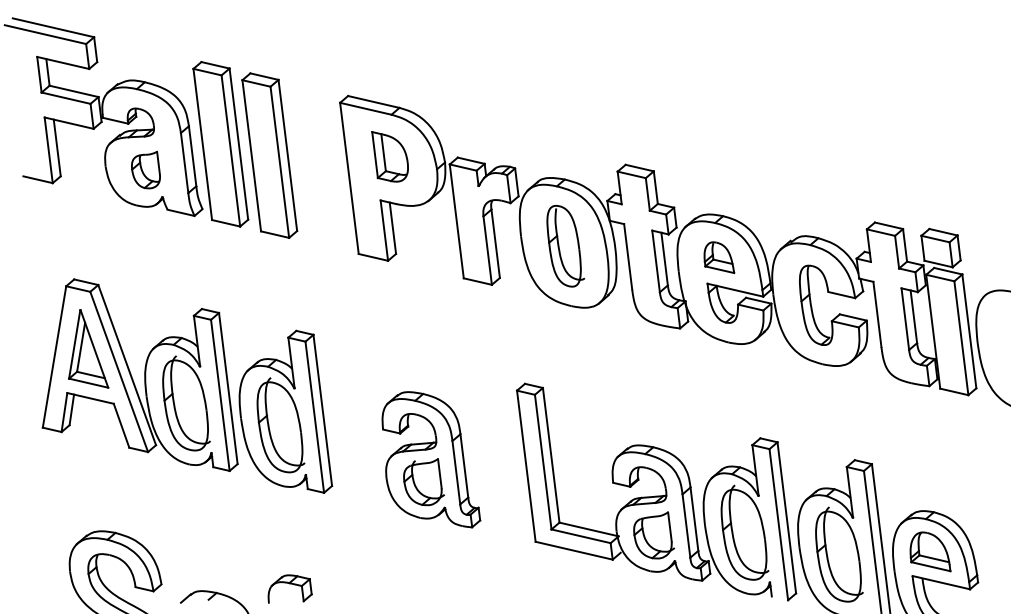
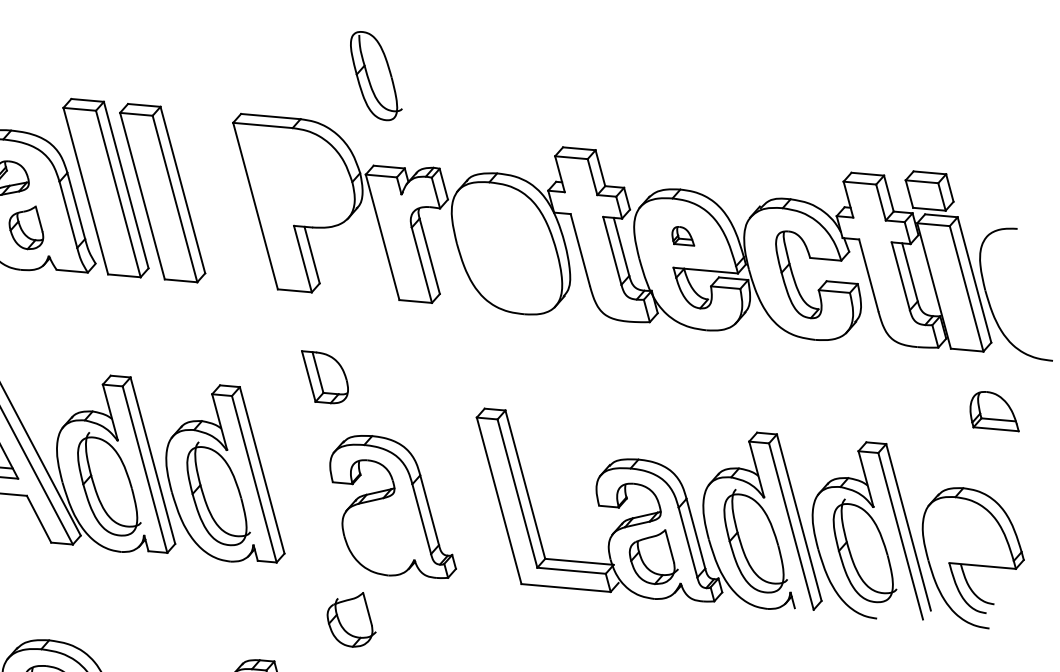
part: (389, 156) -> (325, 375), moved
part: (565, 246) -> (375, 76), moved
part: (719, 257) -> (682, 236), size x0.6
part: (423, 482) -> (350, 621), moved
part: (930, 551) -> (993, 412), moved

